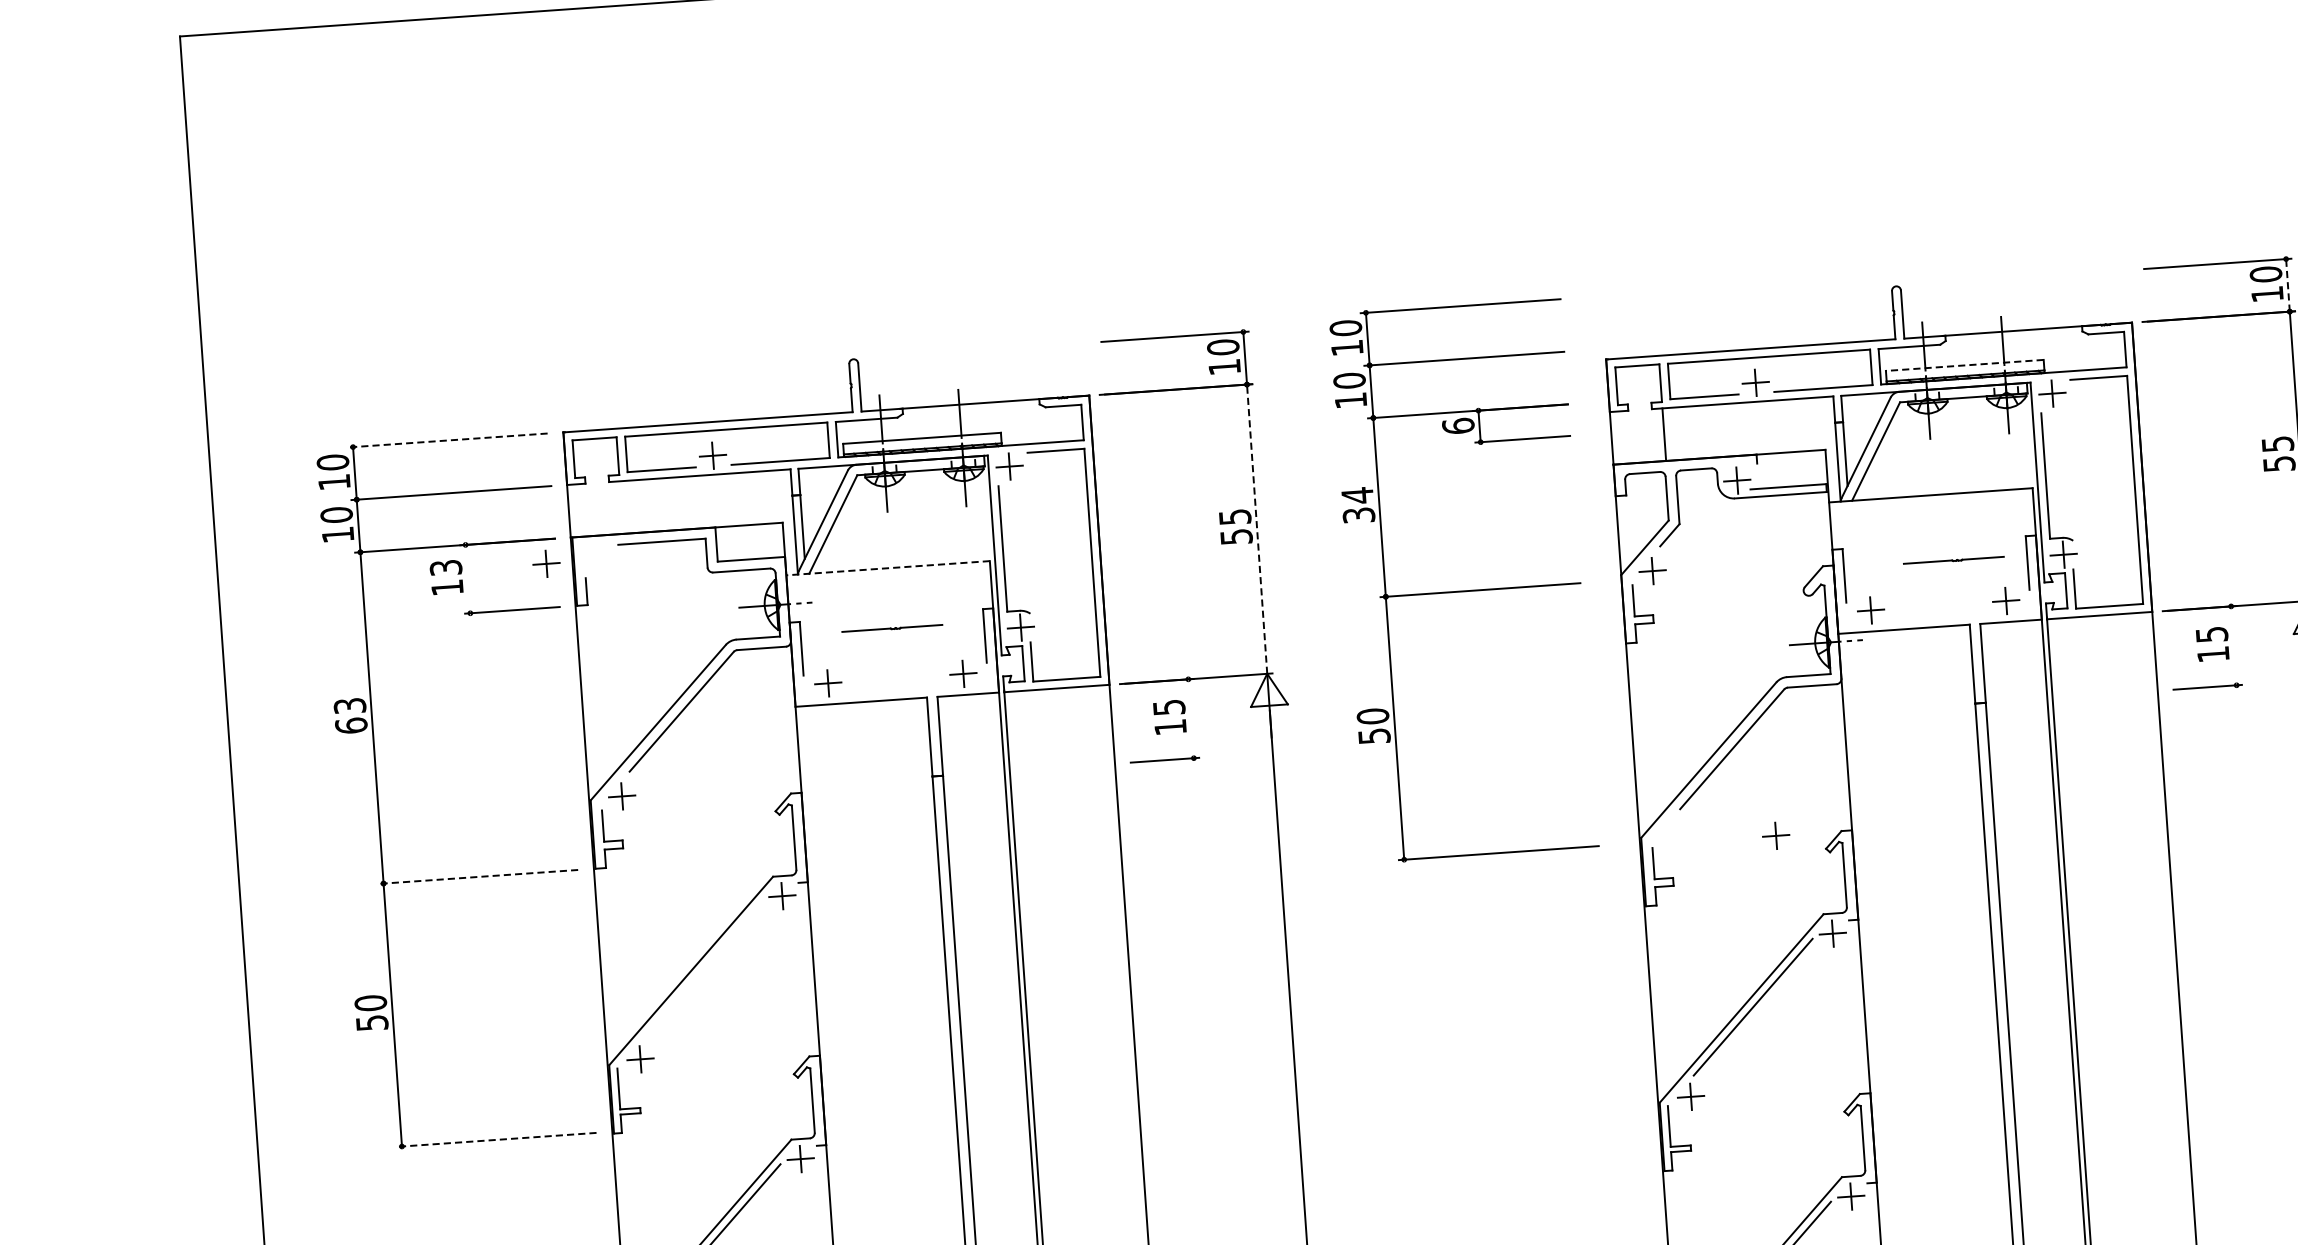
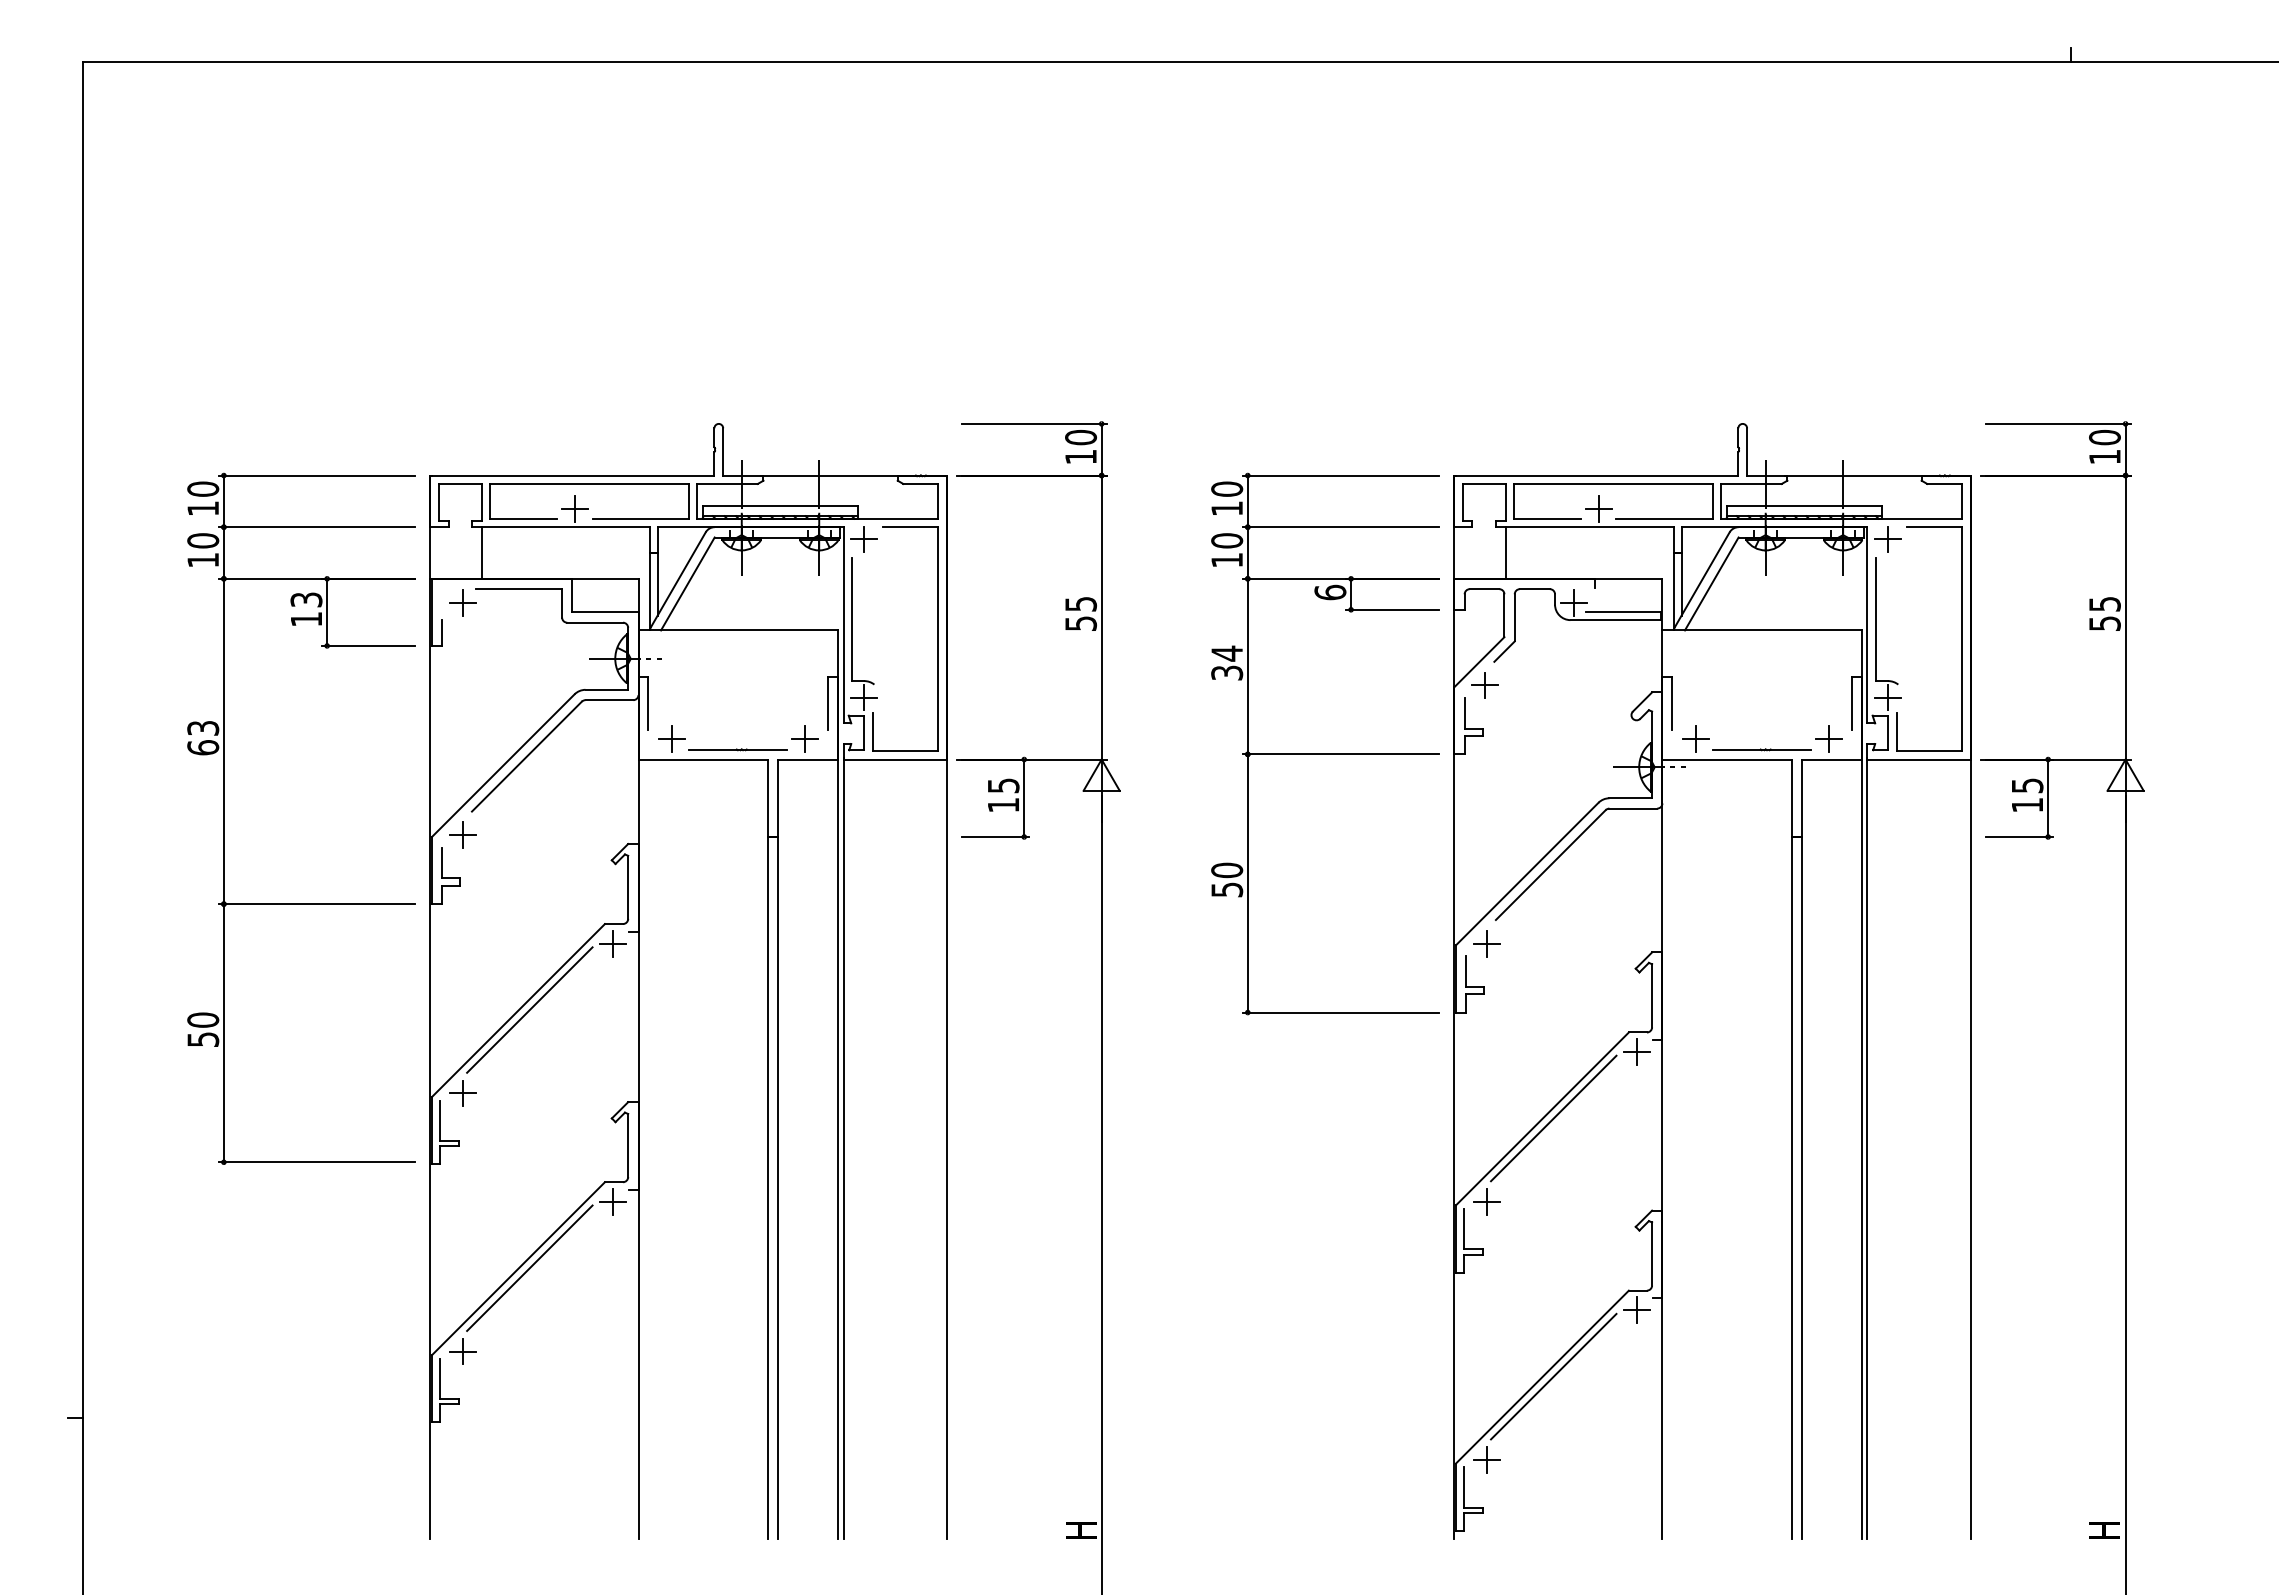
line: (2287, 285) -> (2125, 449), dashed -> solid
line: (1963, 365) -> (1803, 505), dashed -> solid
line: (447, 440) -> (316, 475), dashed -> solid
line: (621, 507) -> (482, 552), added
line: (1256, 529) -> (1101, 617), dashed -> solid
part: (1952, 560) -> (1761, 749), moved
part: (546, 563) -> (462, 602), moved
line: (888, 568) -> (738, 630), dashed -> solid
line: (468, 578) -> (327, 611), added
part: (1464, 590) -> (1325, 753), moved
part: (891, 628) -> (737, 749), moved
line: (2234, 646) -> (2048, 798), added
line: (1191, 718) -> (1024, 798), added
part: (1775, 835) -> (1486, 943), moved
line: (477, 877) -> (316, 904), dashed -> solid
line: (702, 969) -> (529, 1009), added
line: (496, 1140) -> (316, 1162), dashed -> solid

